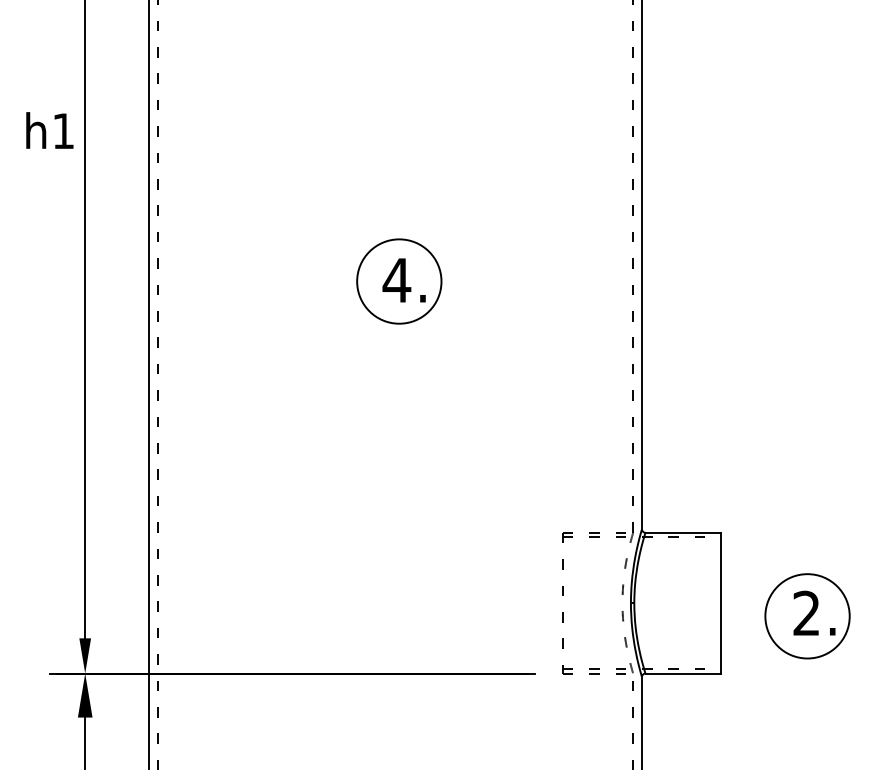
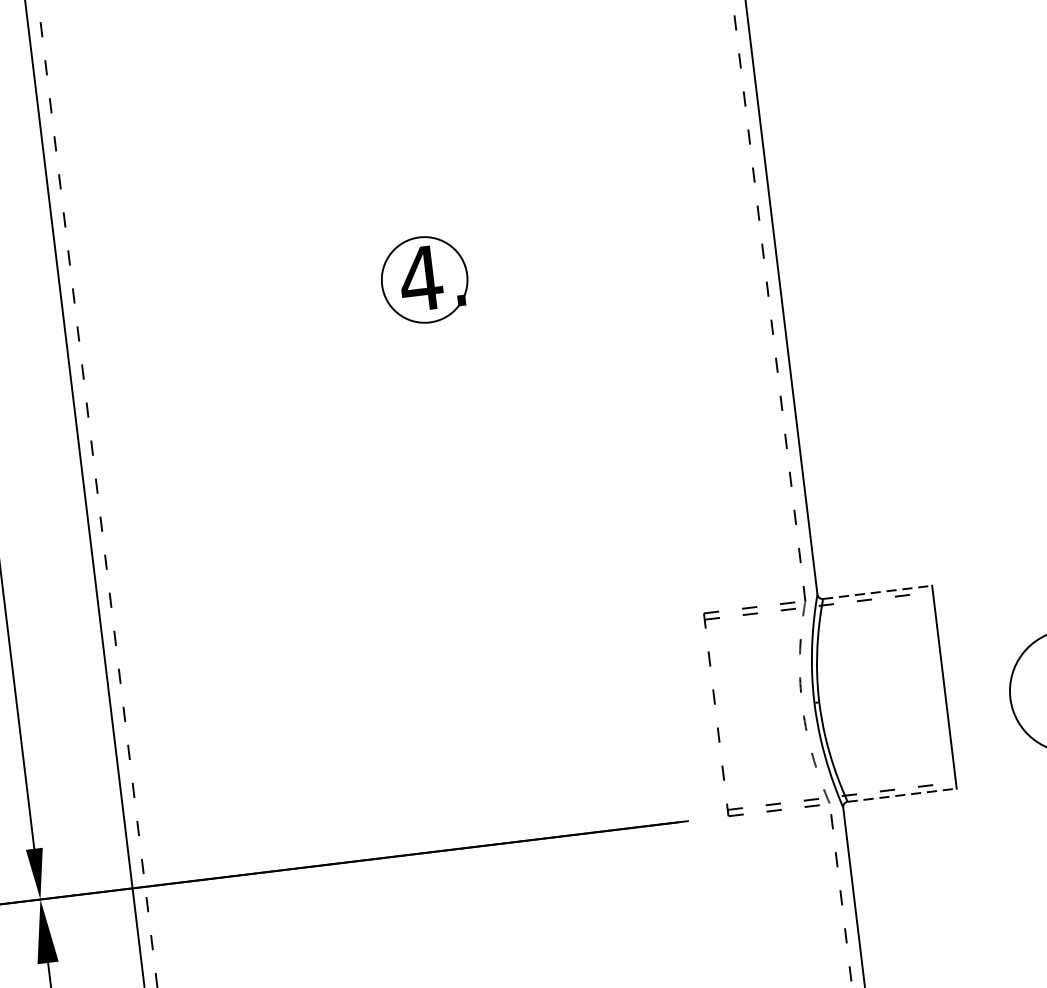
circle: (399, 281) -> (424, 279), size x0.7
line: (683, 532) -> (877, 591), solid -> dashed
line: (683, 673) -> (902, 795), solid -> dashed

